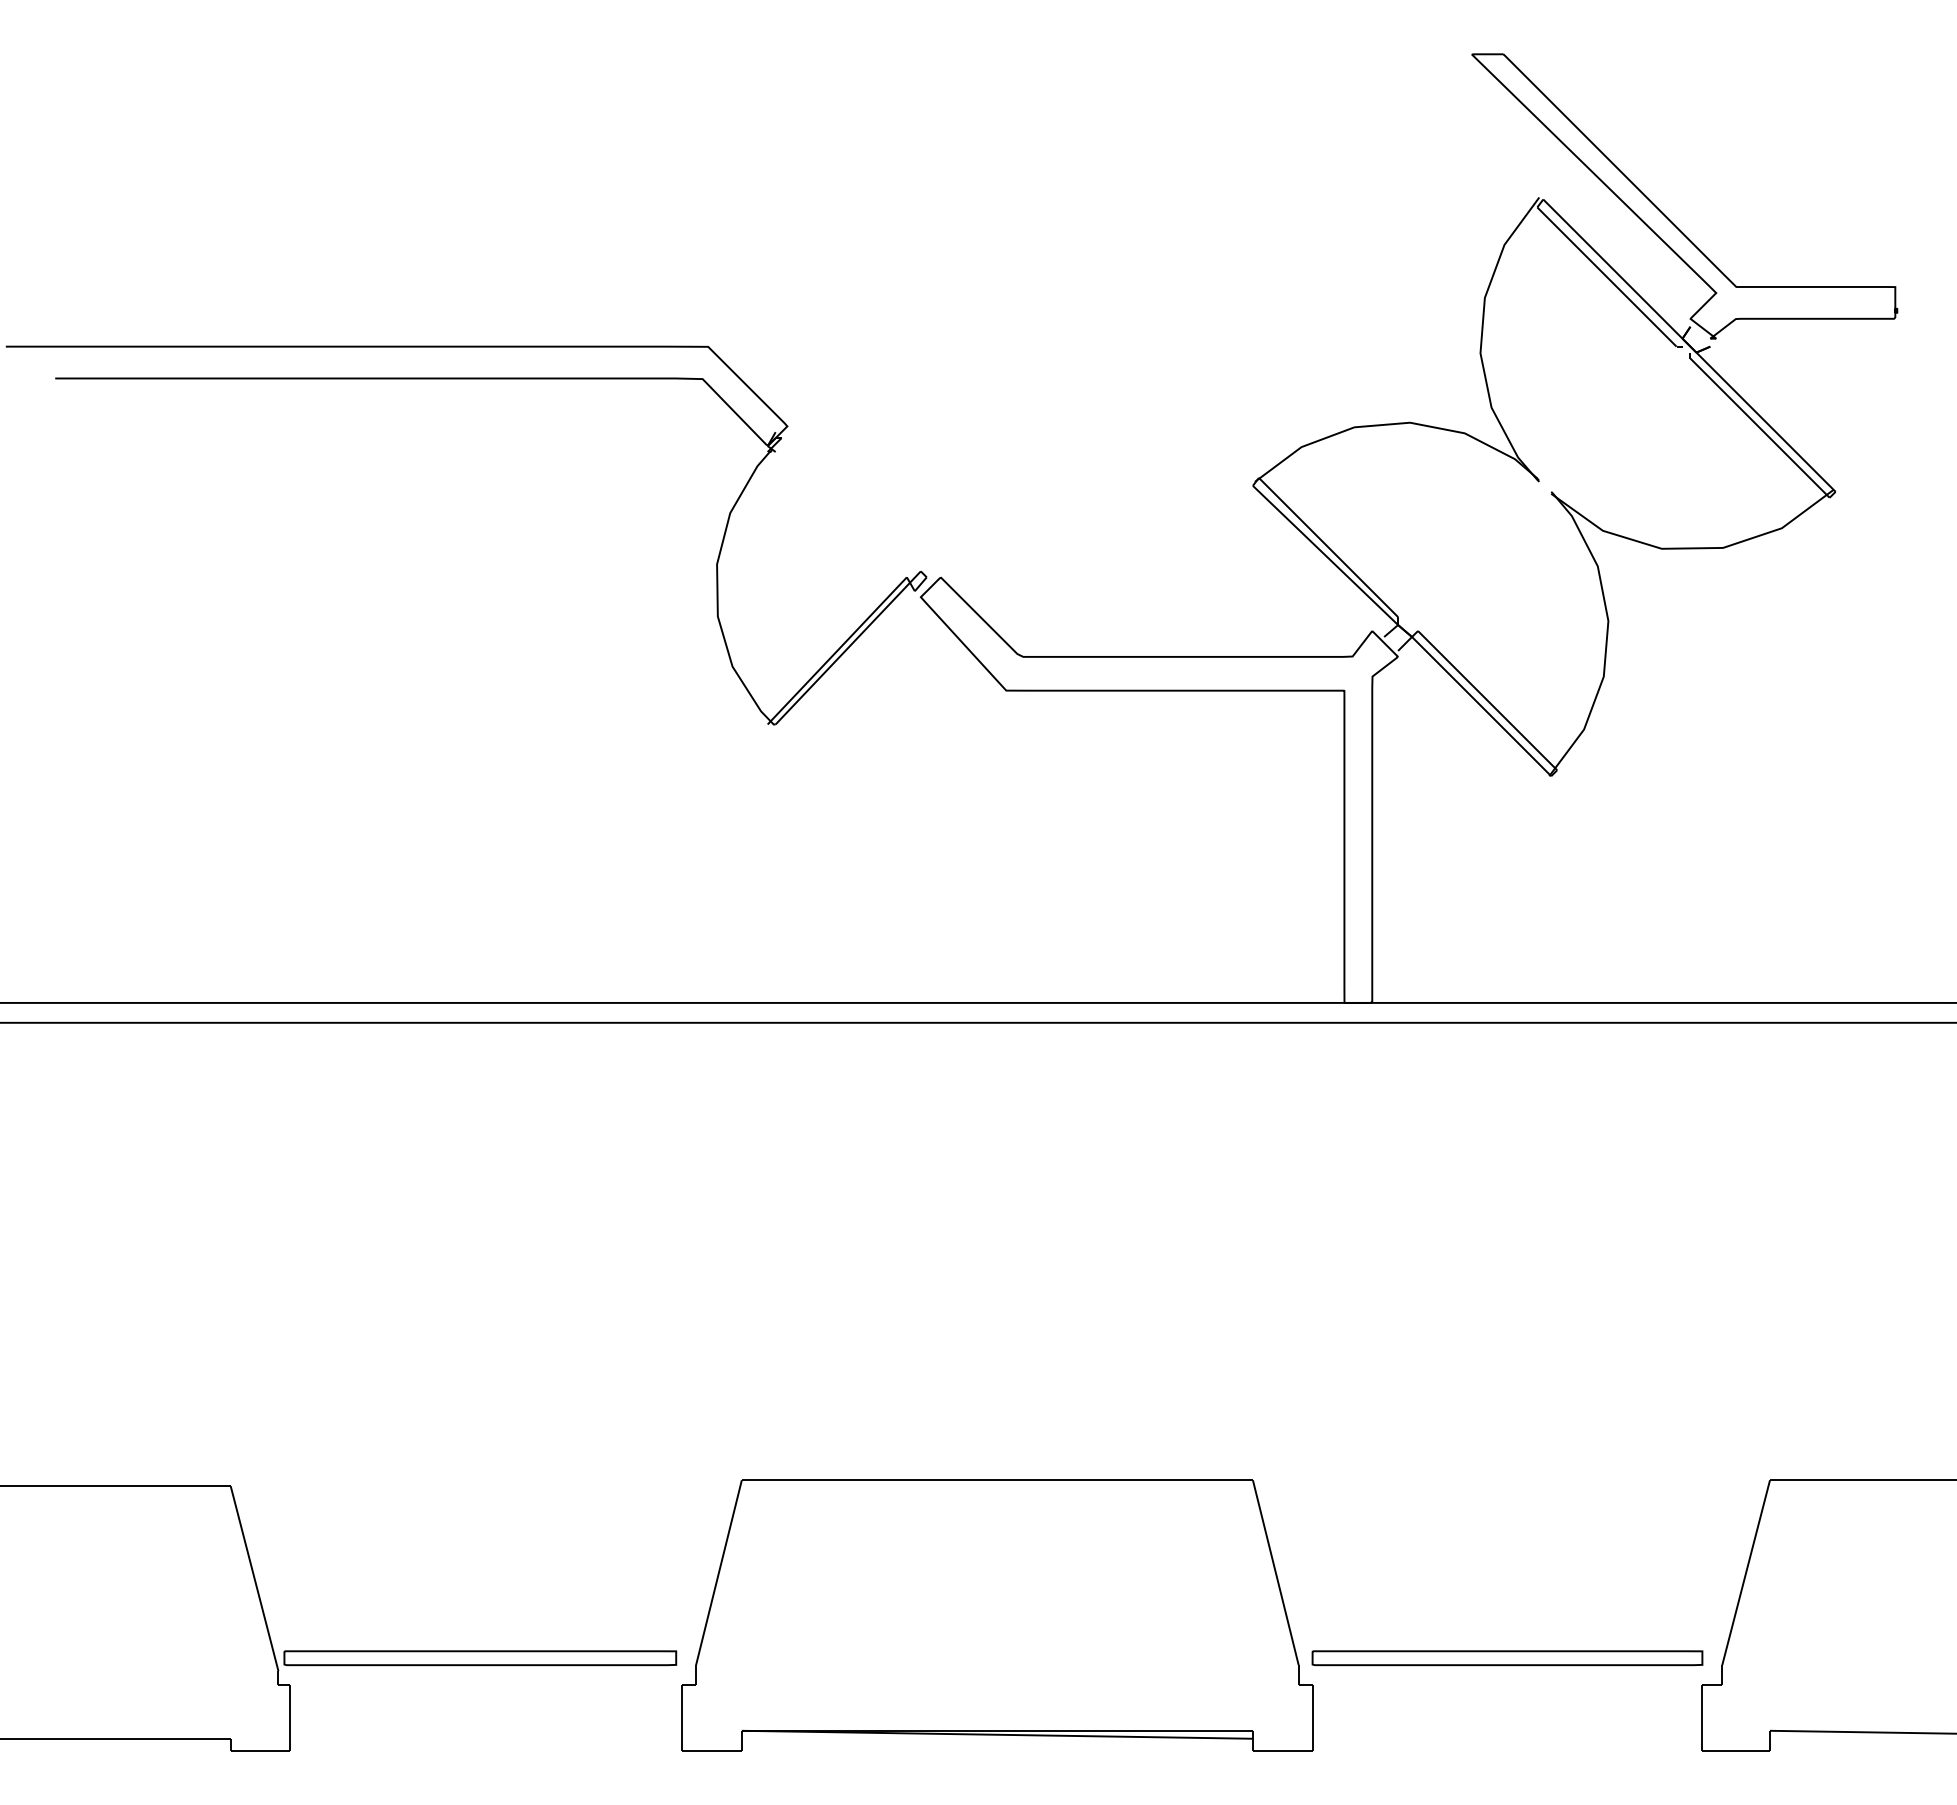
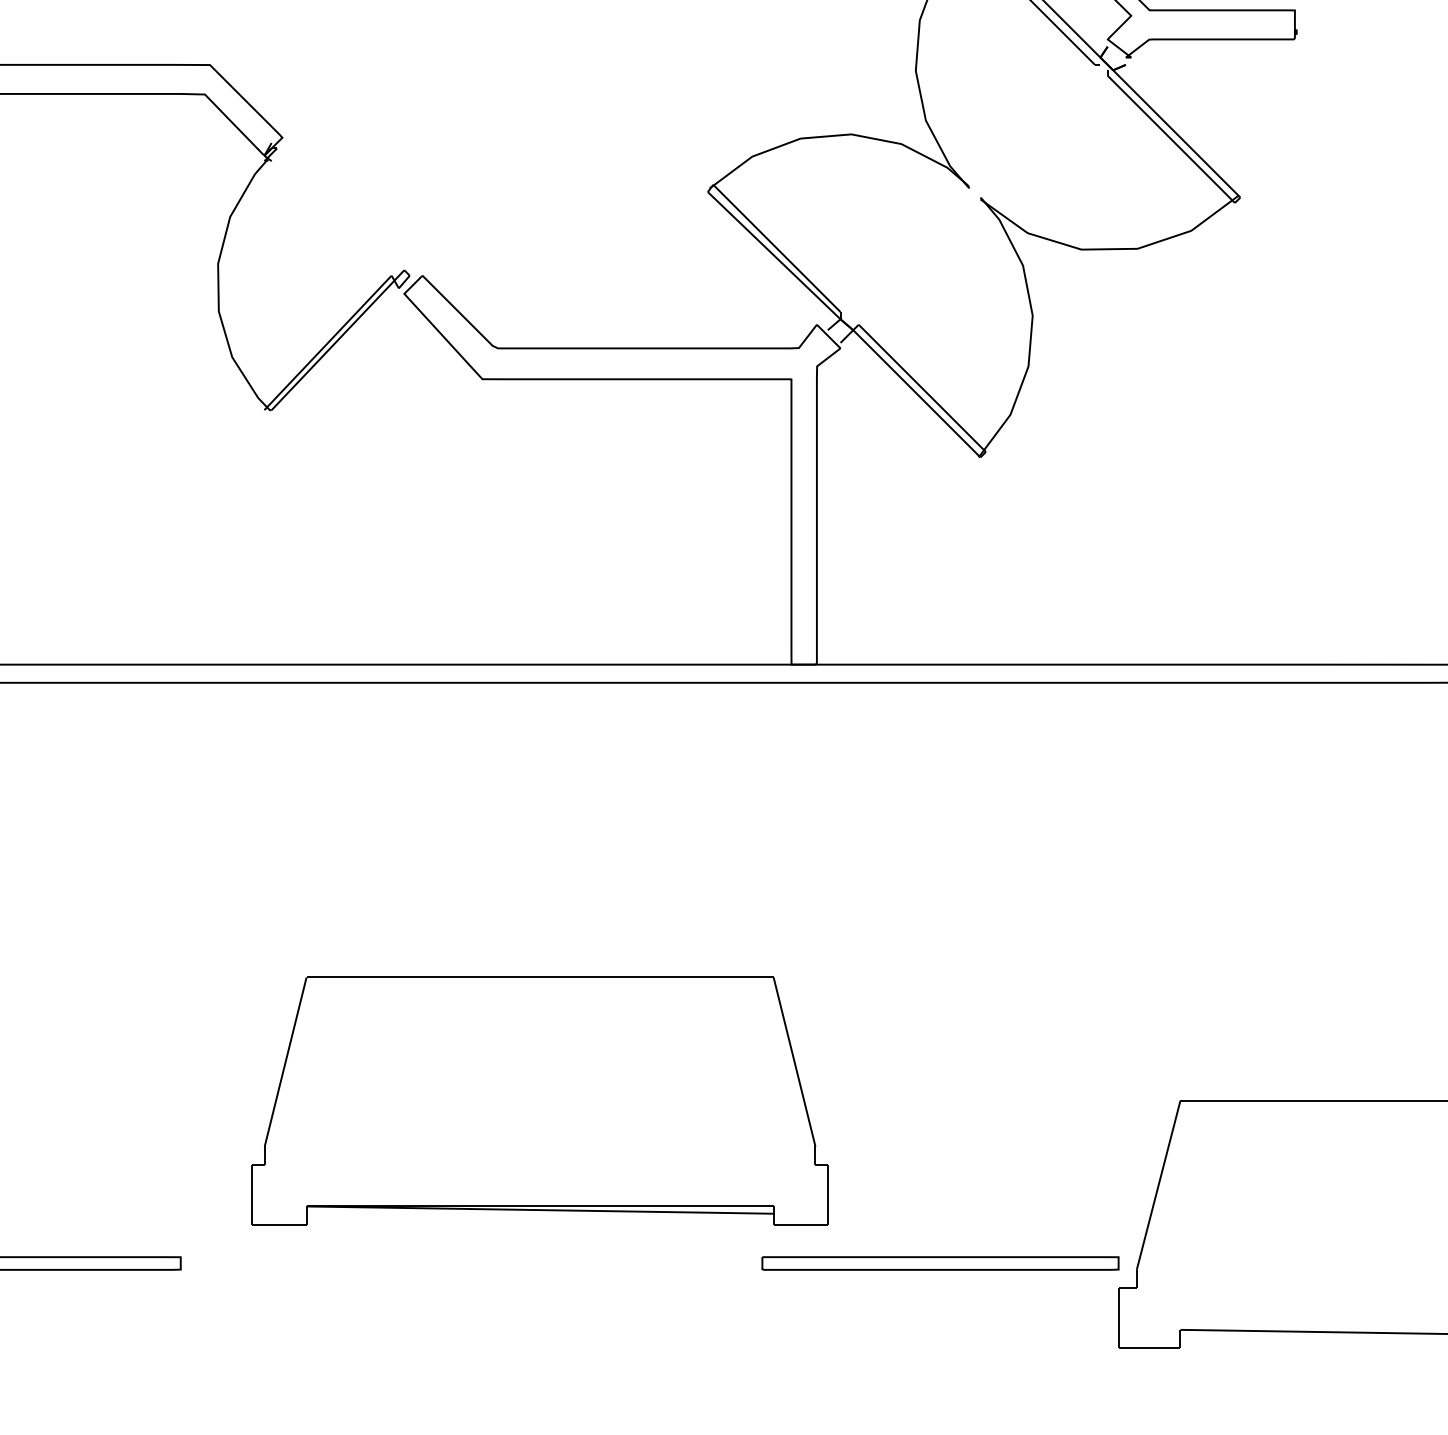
part: (997, 1615) -> (540, 1101), moved

